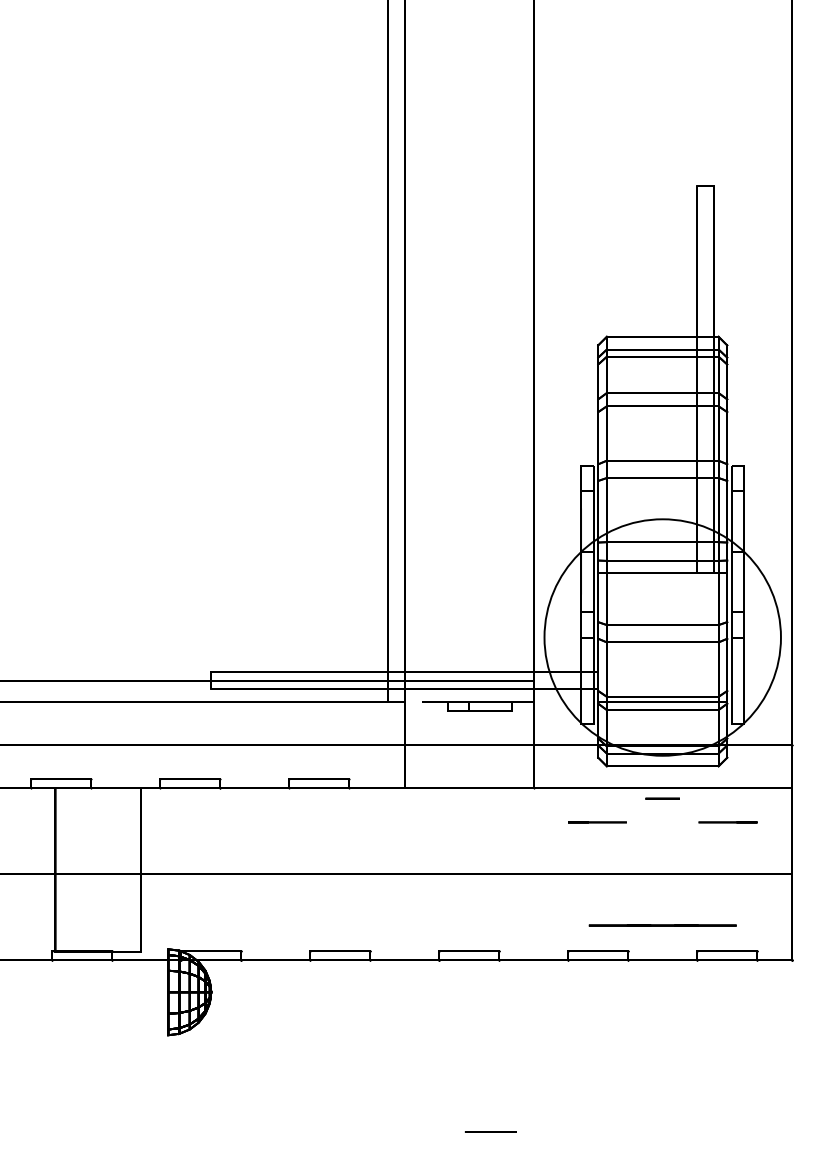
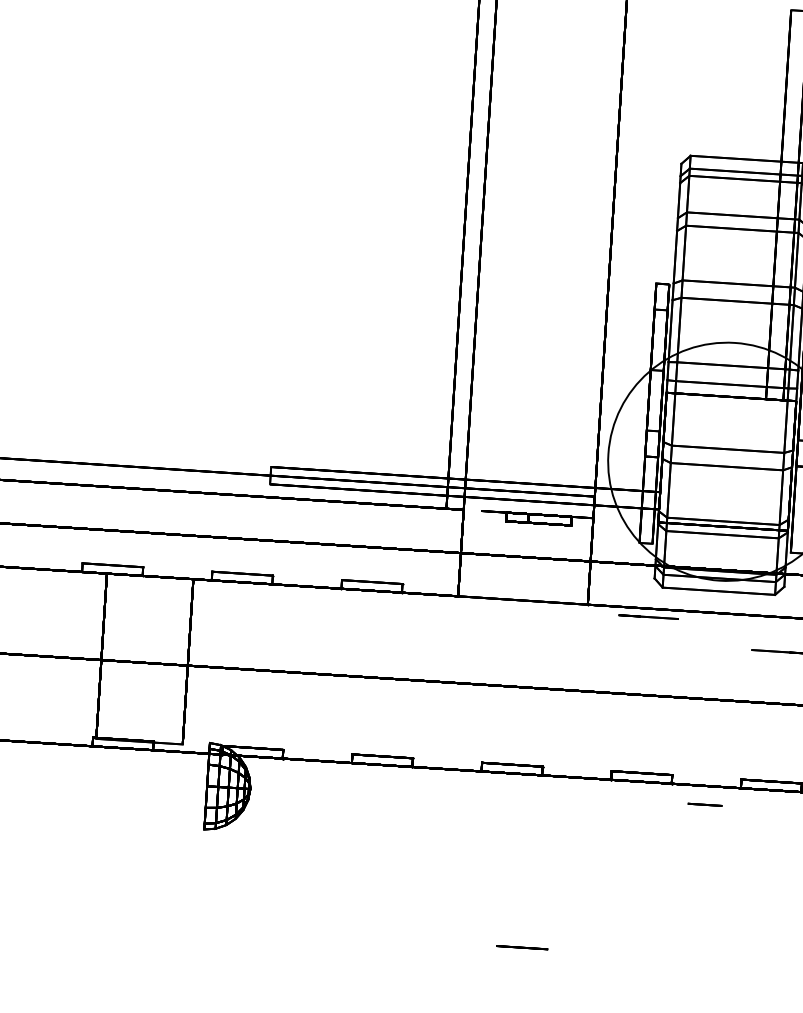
line: (662, 798) -> (704, 804), moved
line: (597, 822) -> (649, 617), moved
line: (662, 925) -> (708, 751), removed

